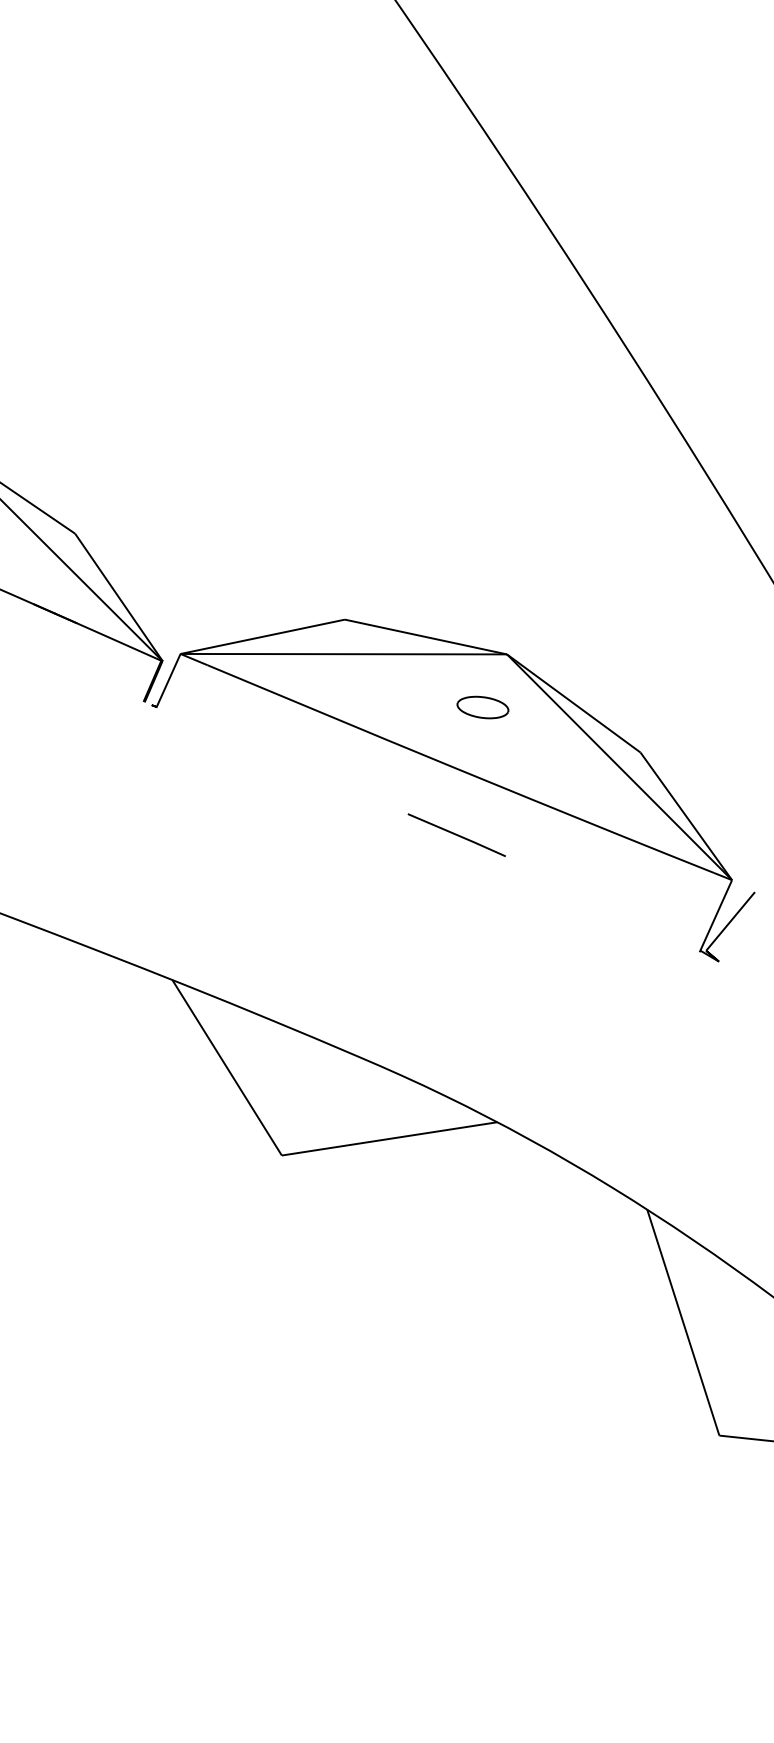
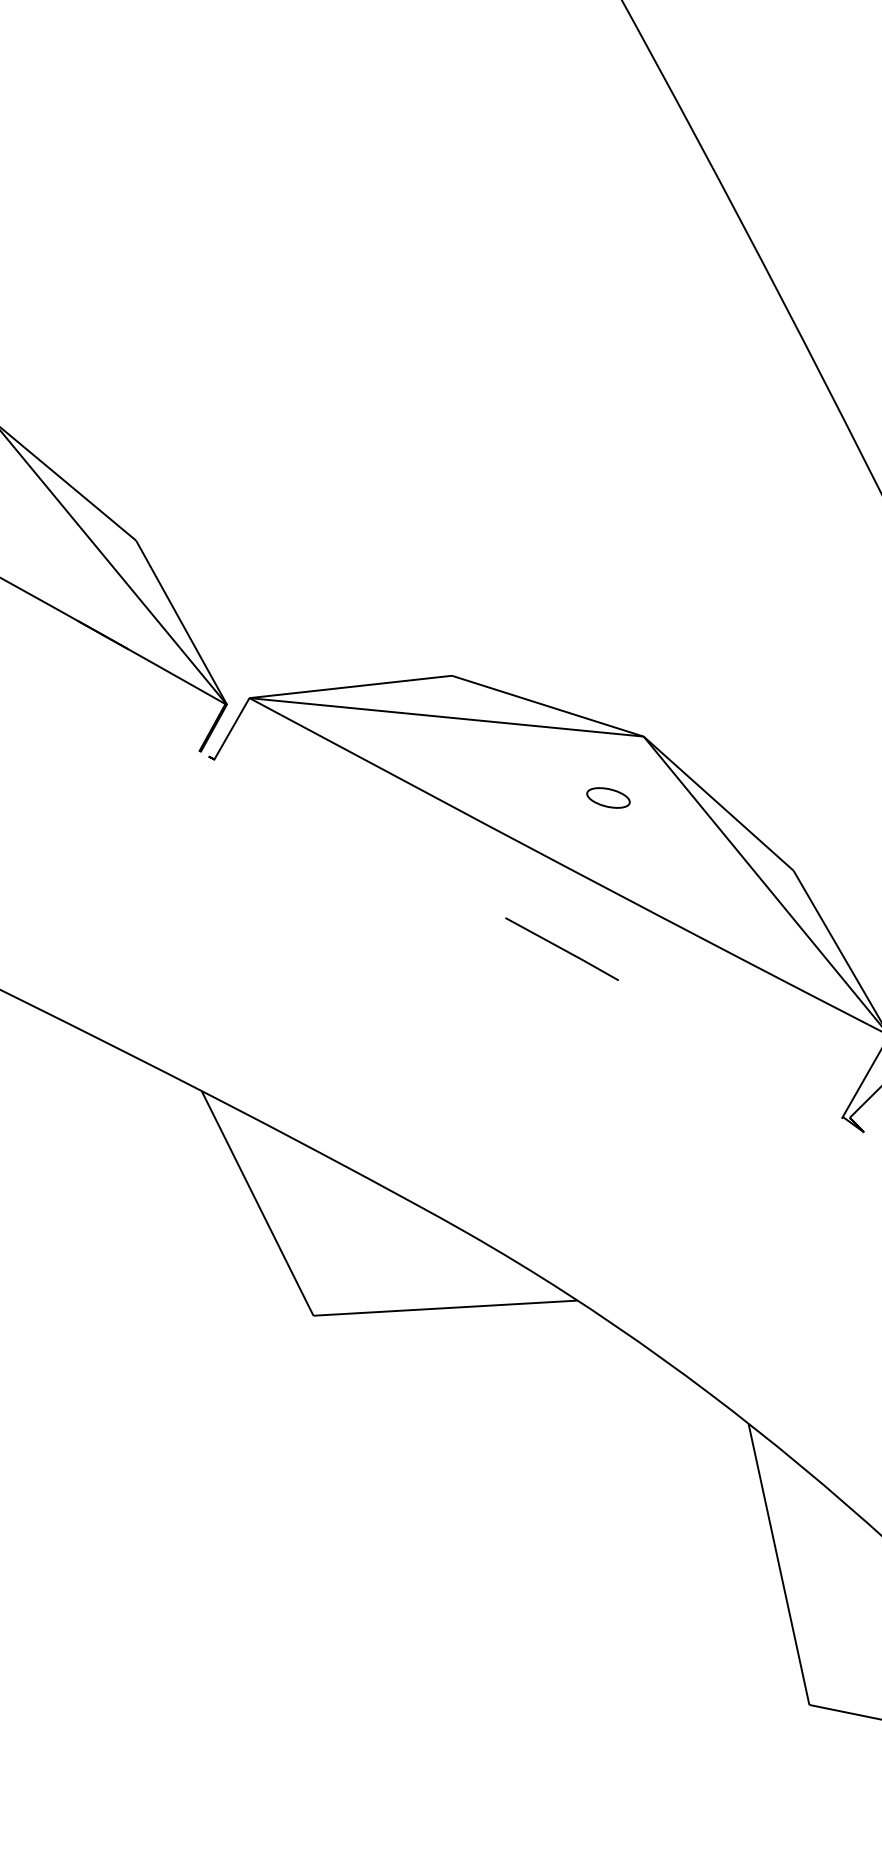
part: (482, 707) -> (607, 797), size x0.7

